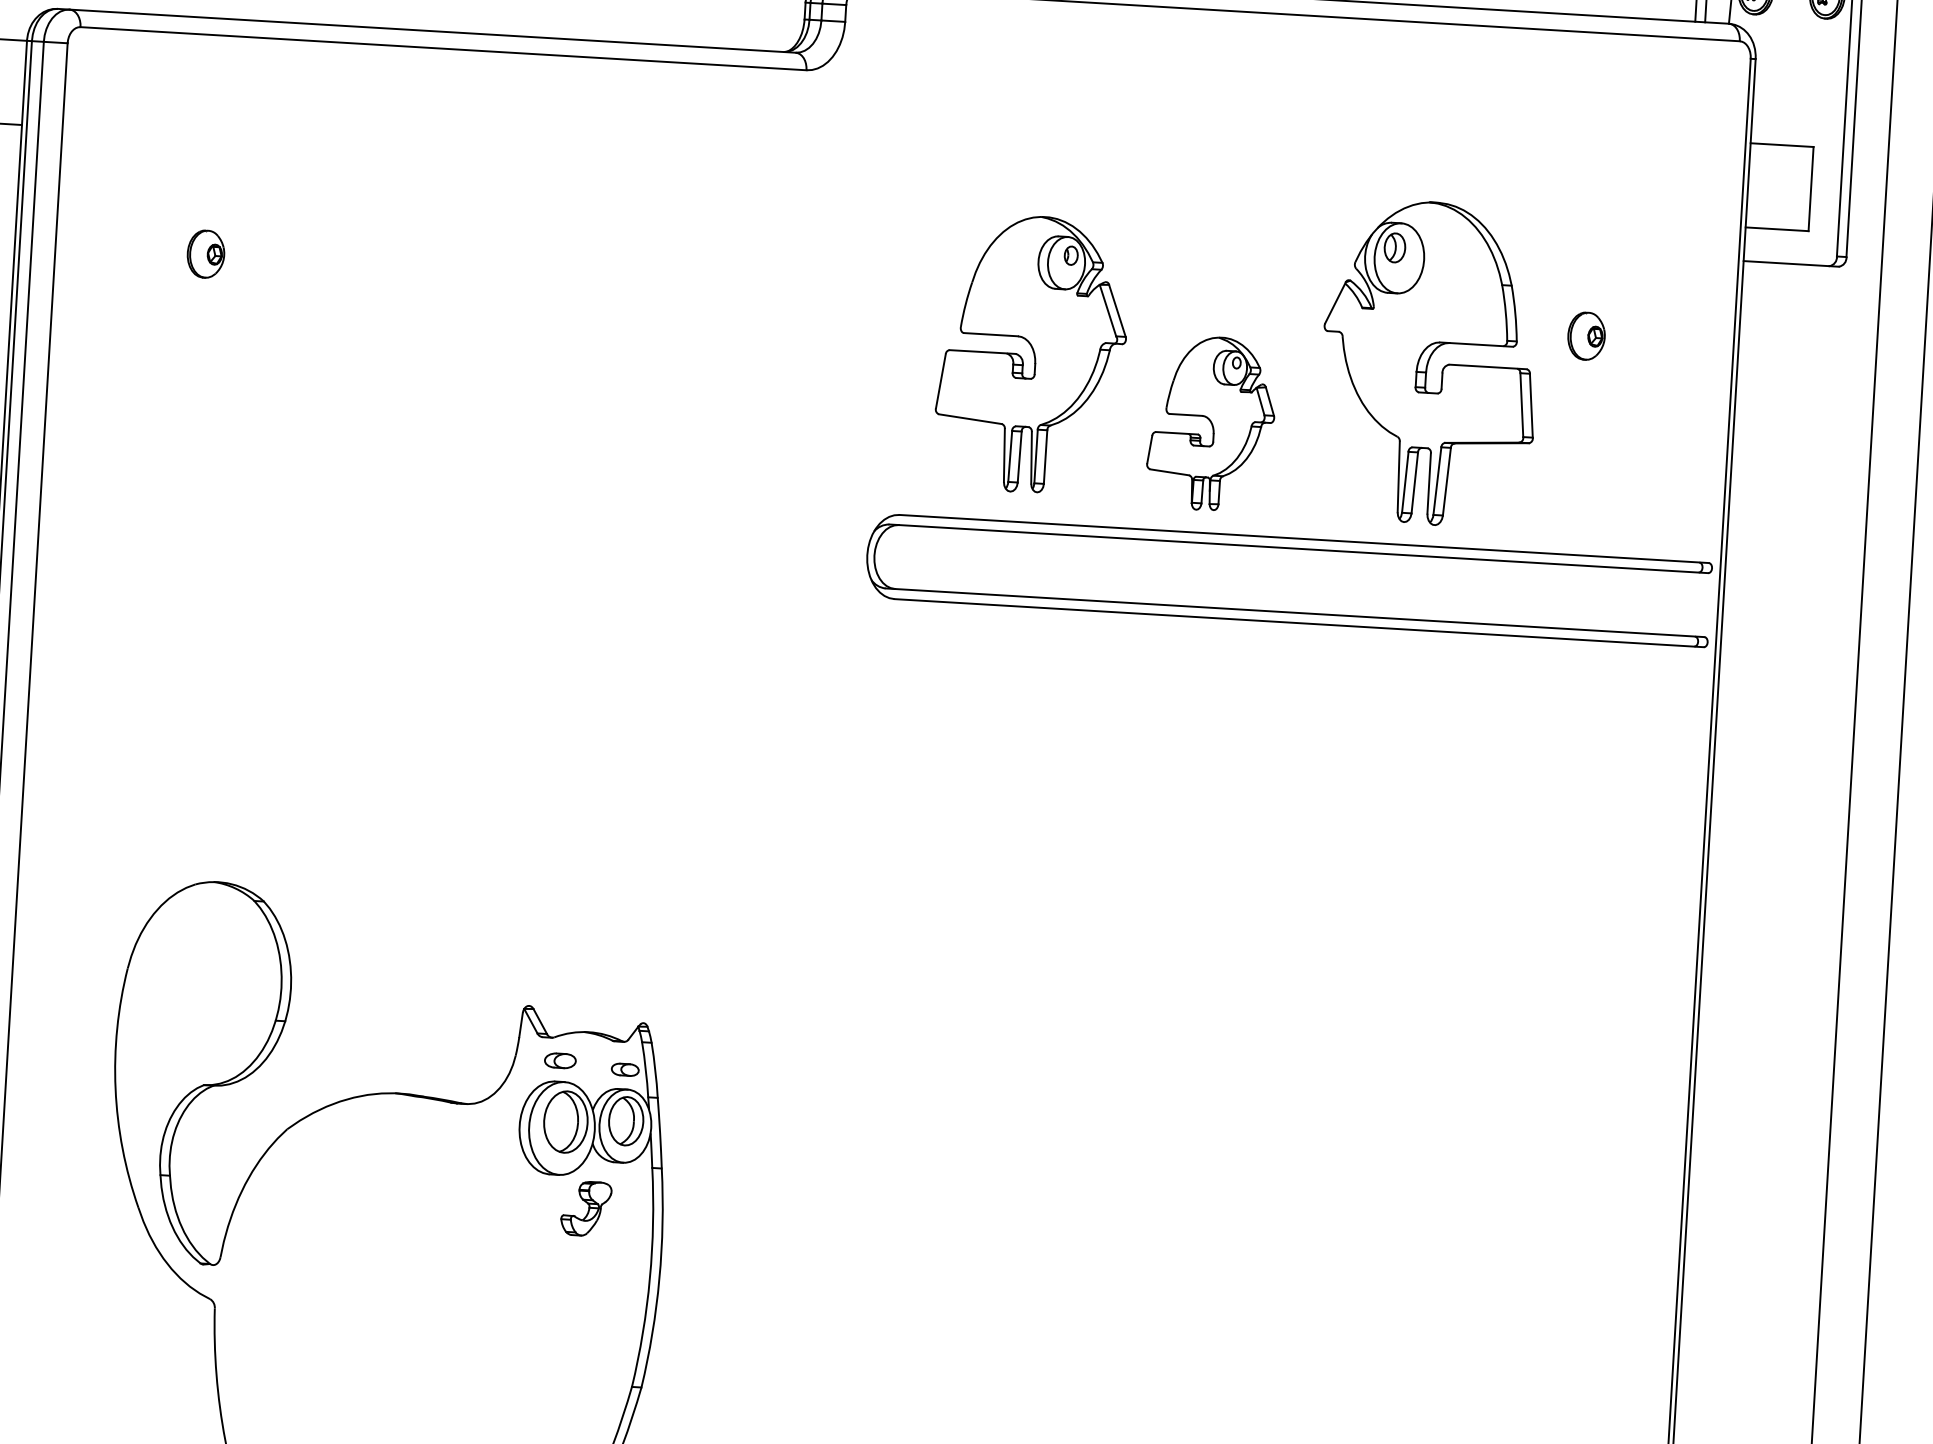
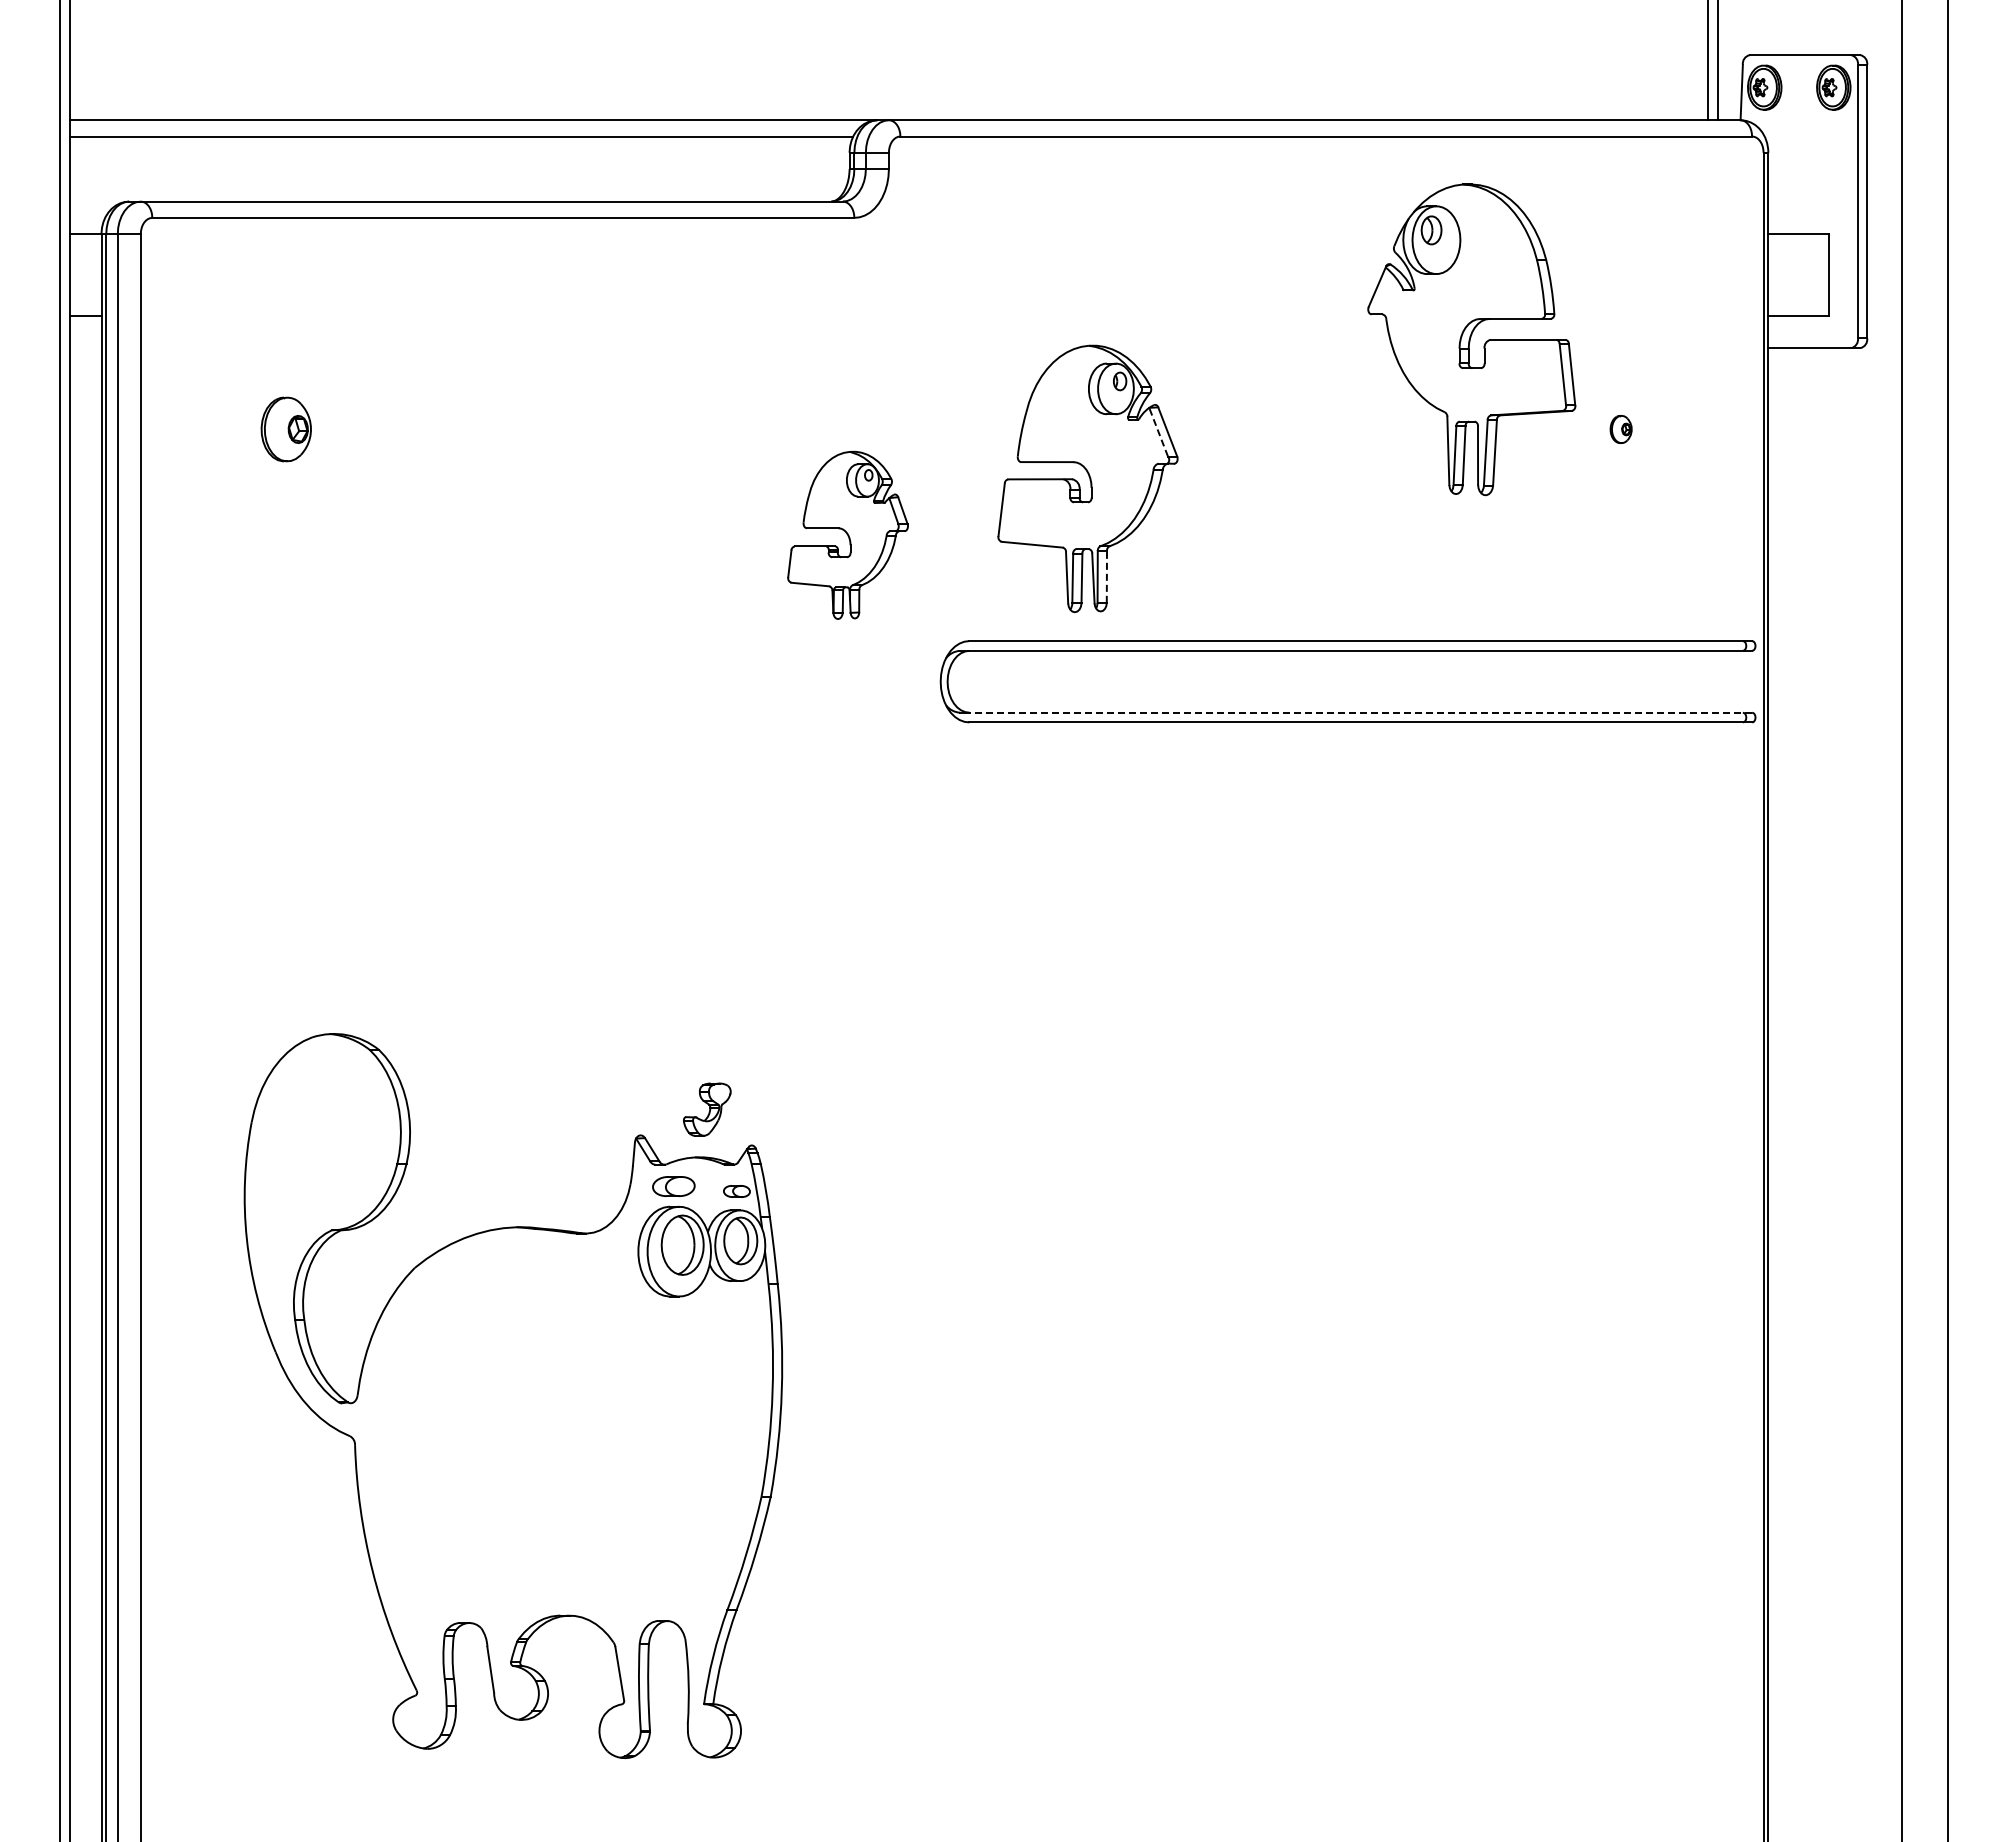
part: (205, 254) -> (285, 429), size x1.4
line: (1107, 309) -> (1158, 431), solid -> dashed
part: (1585, 336) -> (1620, 429), size x0.6
part: (1429, 363) -> (1471, 339), moved
part: (1211, 422) -> (847, 534), moved
line: (1045, 456) -> (1106, 576), solid -> dashed
line: (1299, 612) -> (1360, 712), solid -> dashed
part: (559, 1060) -> (673, 1186), size x1.4
part: (586, 1208) -> (707, 1109), moved

